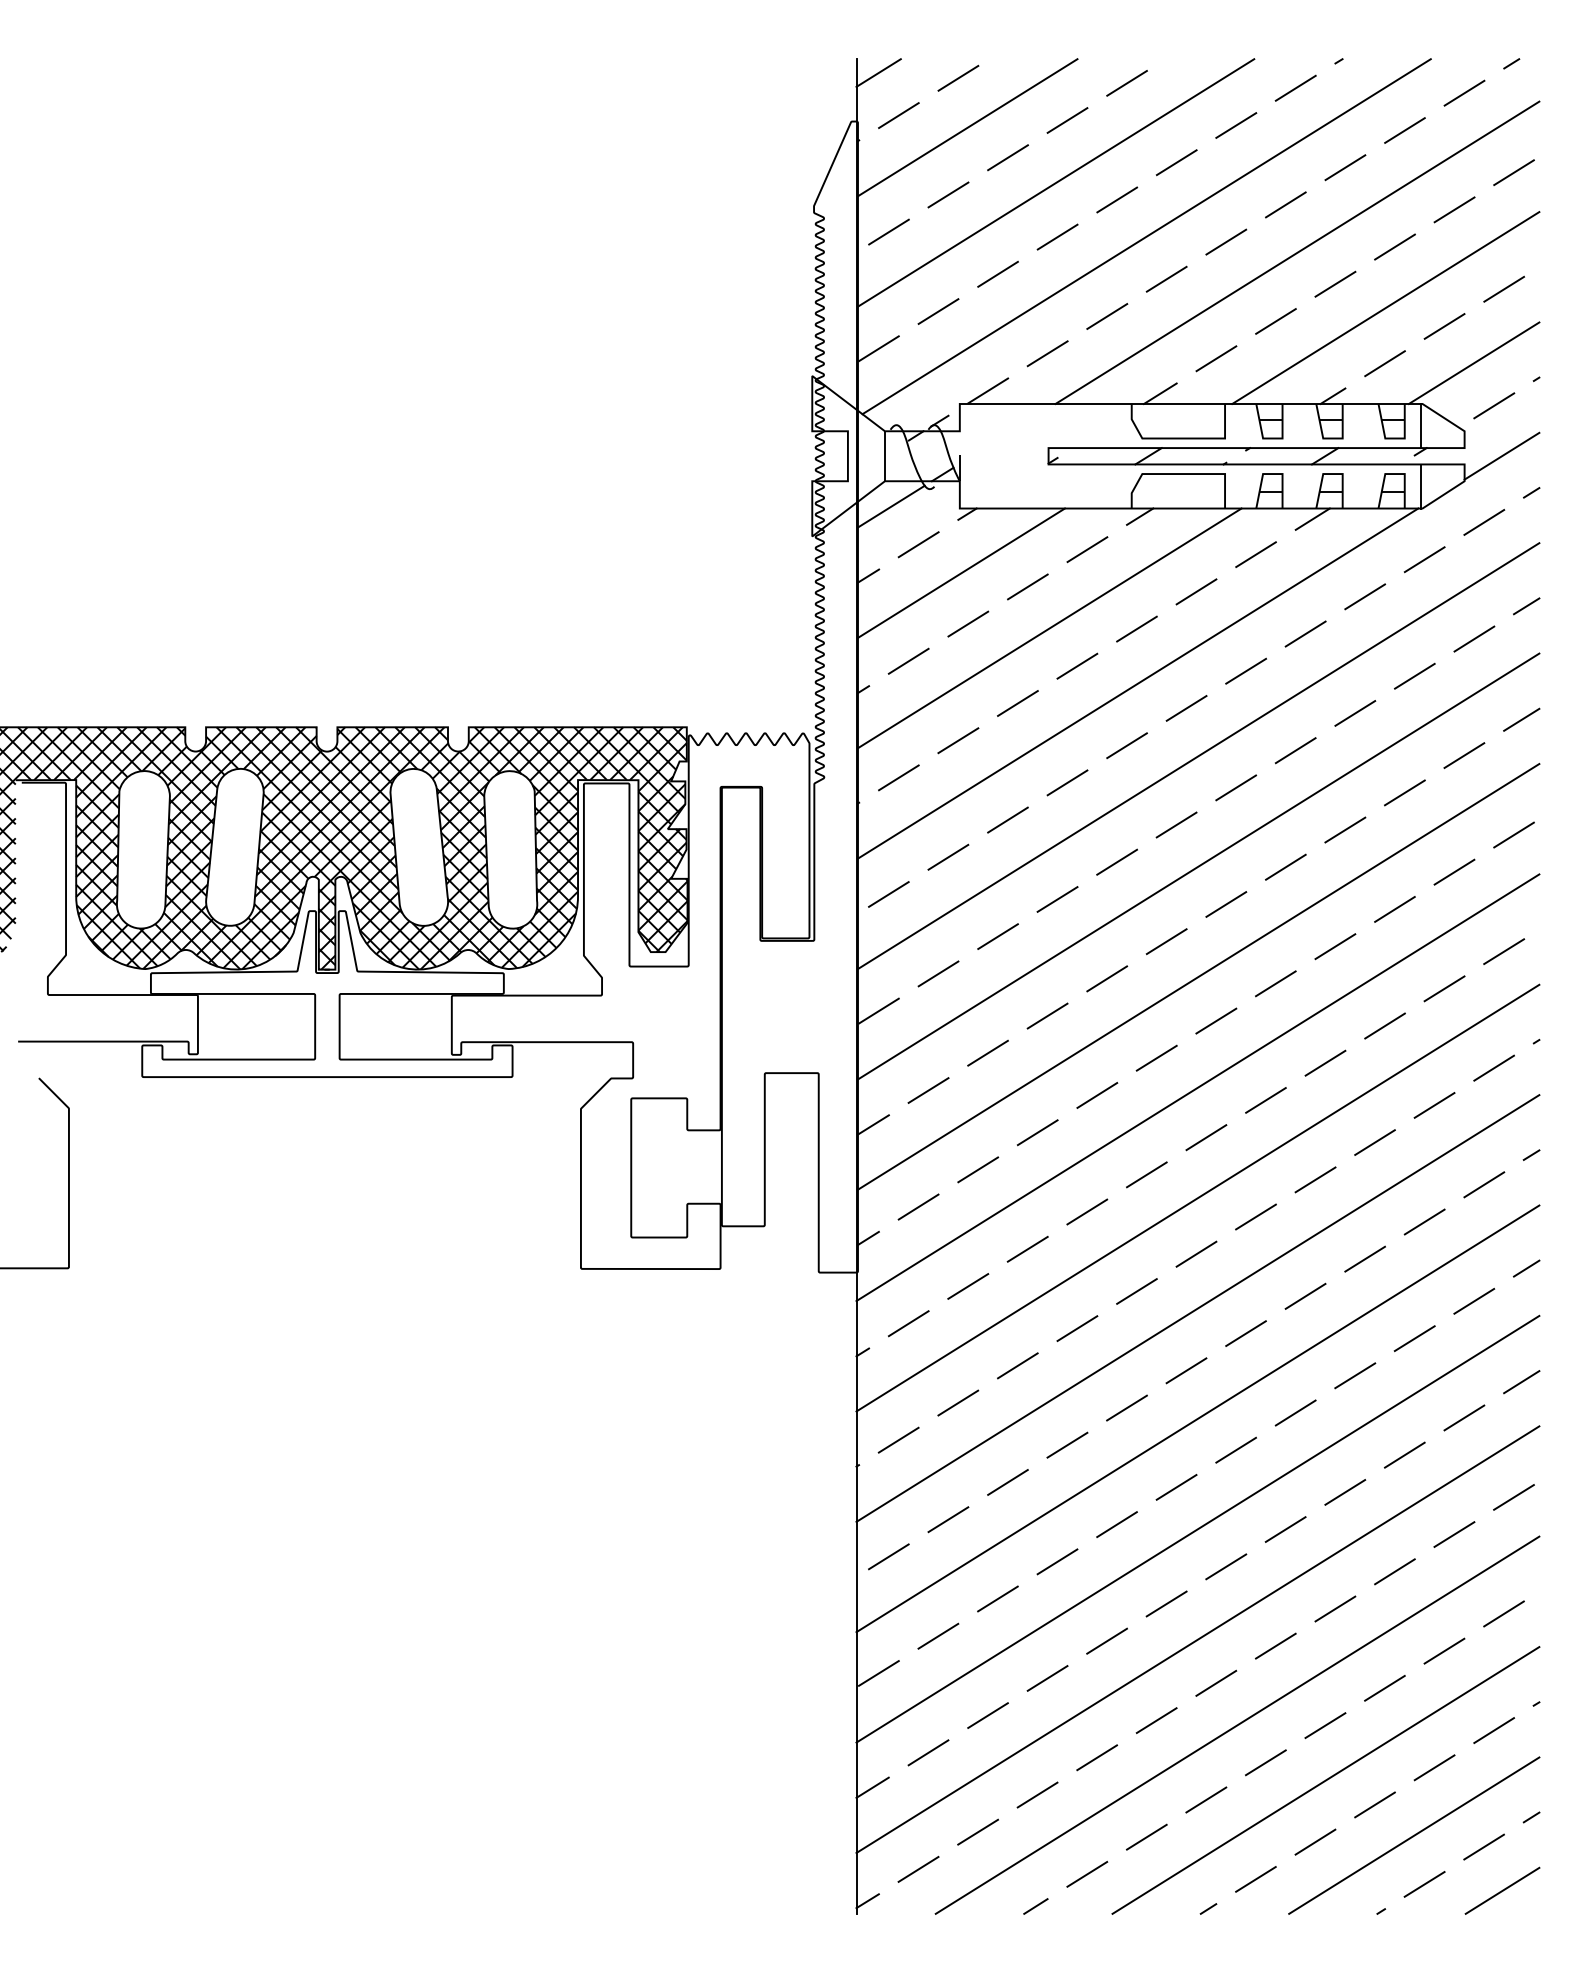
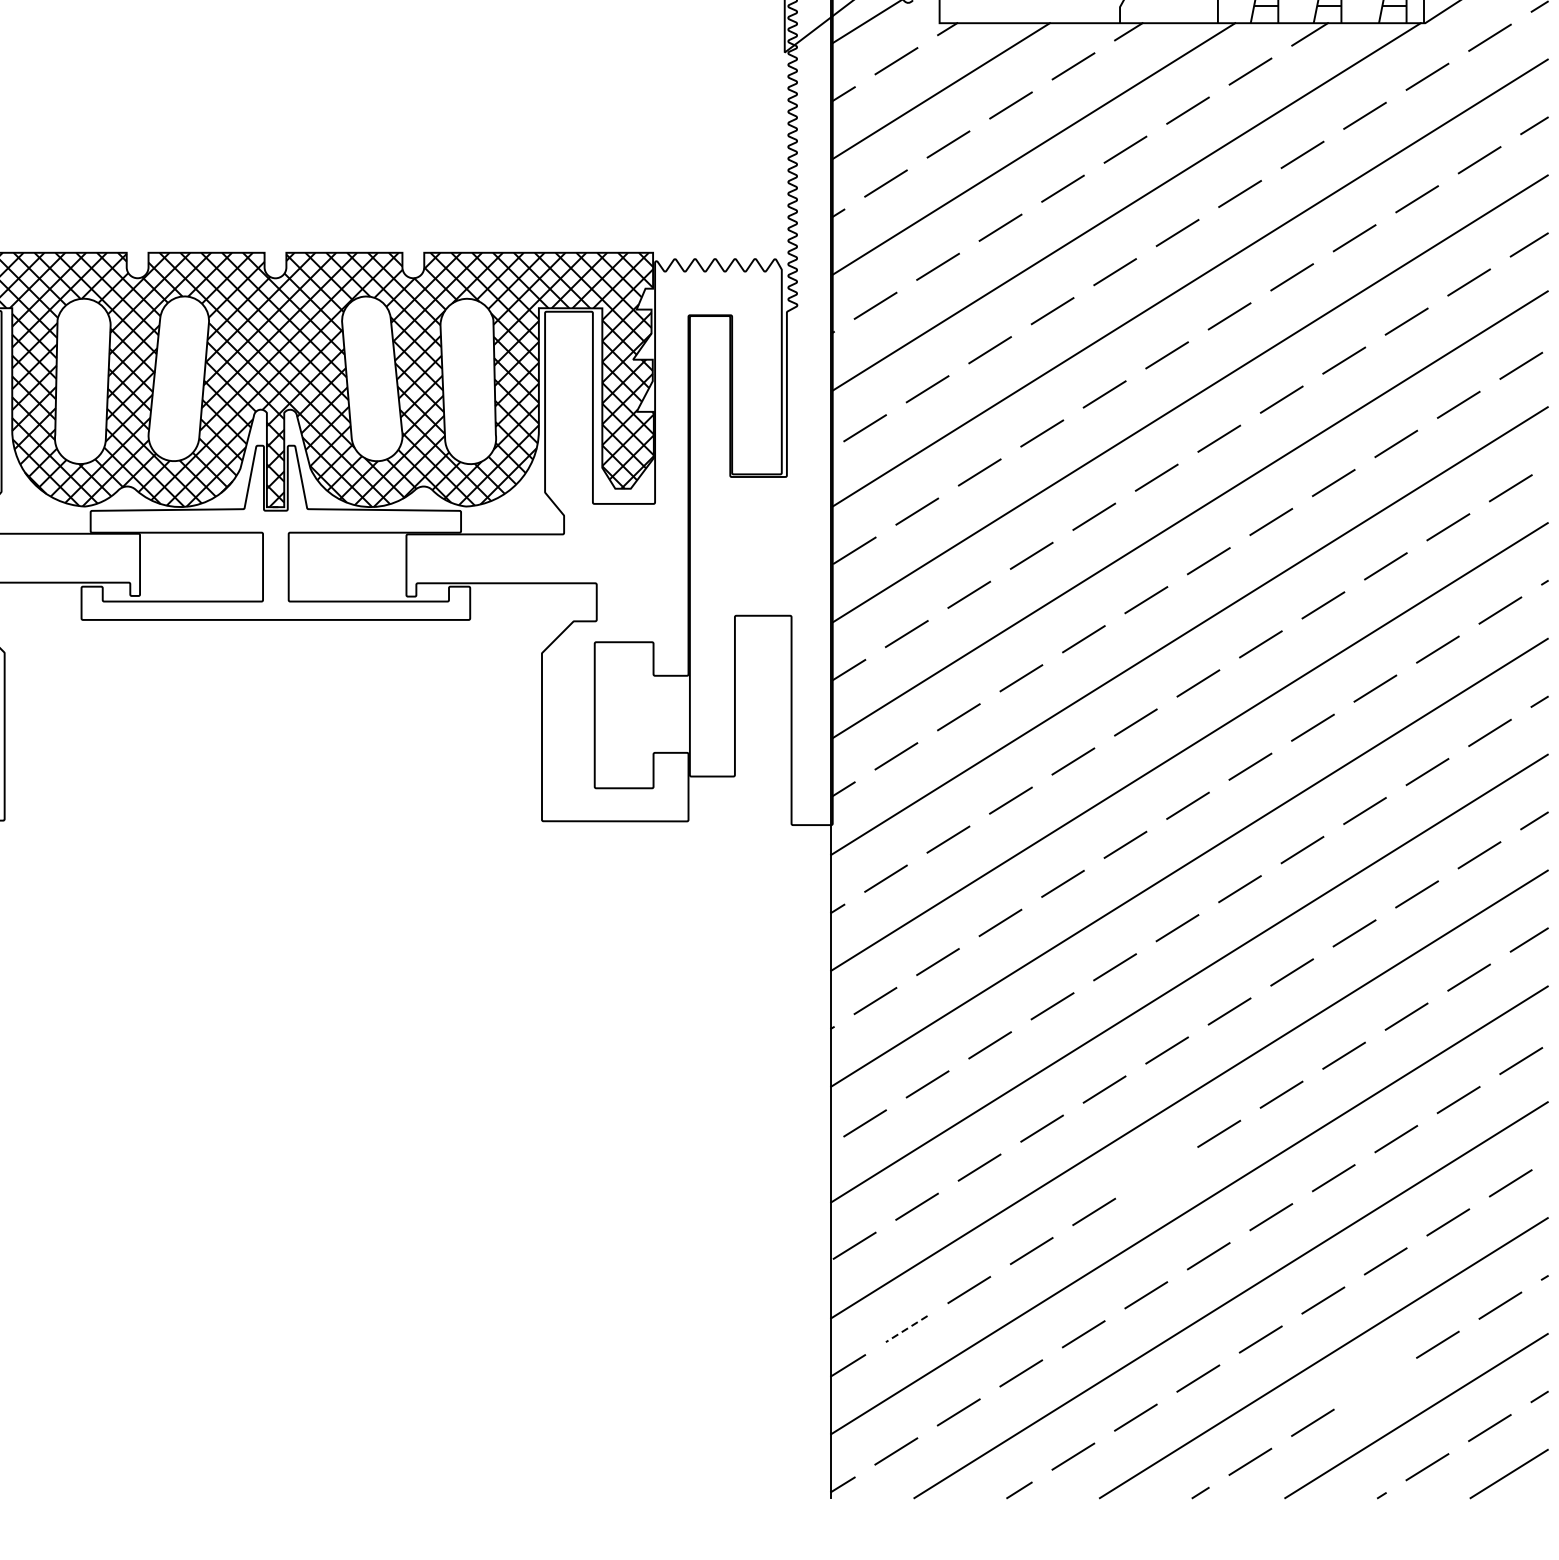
line: (1166, 1603) -> (1156, 1172), removed
line: (928, 1753) -> (906, 1329), solid -> dashed
line: (1374, 1804) -> (1374, 1383), removed

